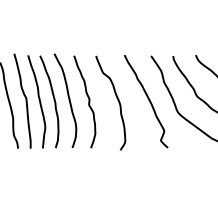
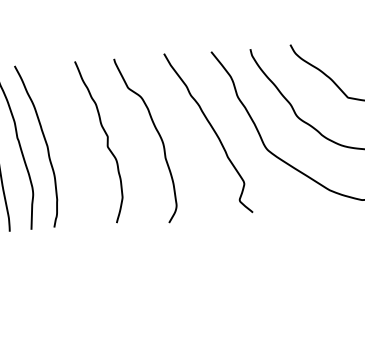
curve: (68, 100) -> (70, 141), removed

